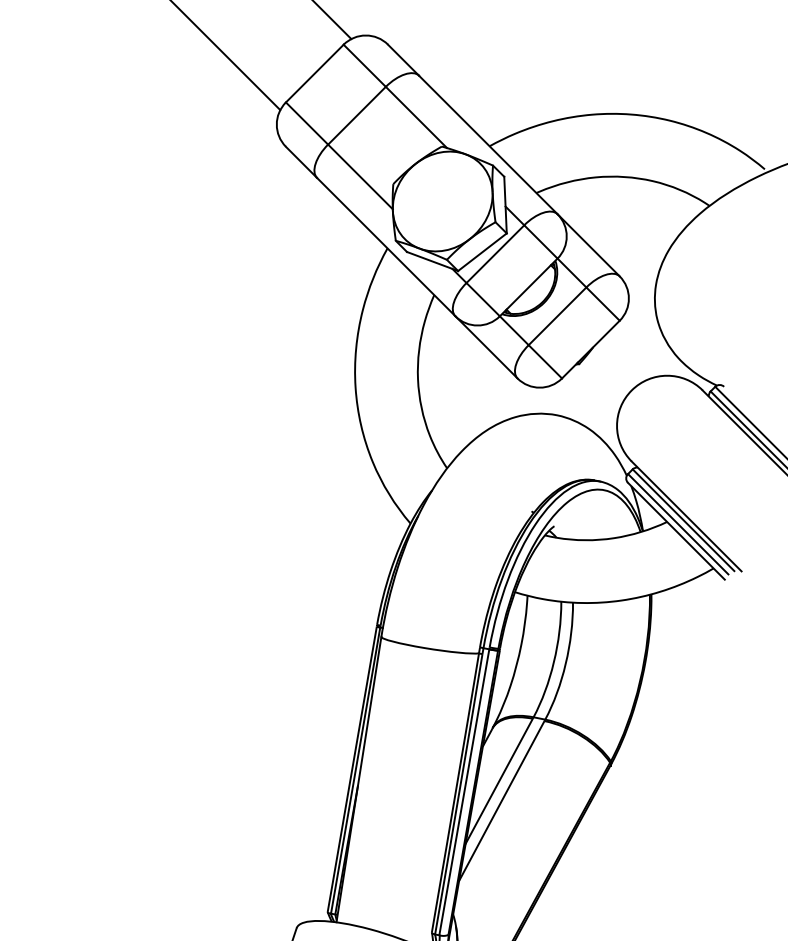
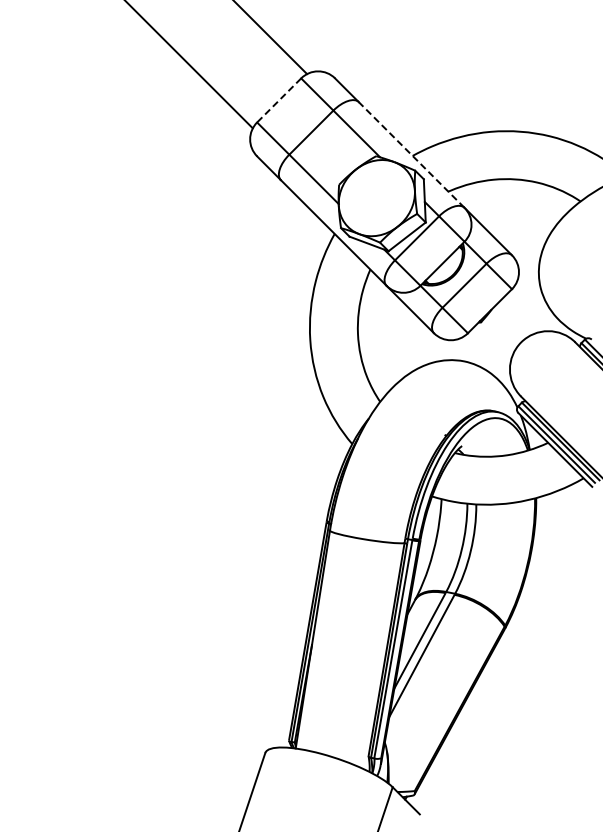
line: (313, 73) -> (278, 100), solid -> dashed
line: (488, 144) -> (411, 154), solid -> dashed

